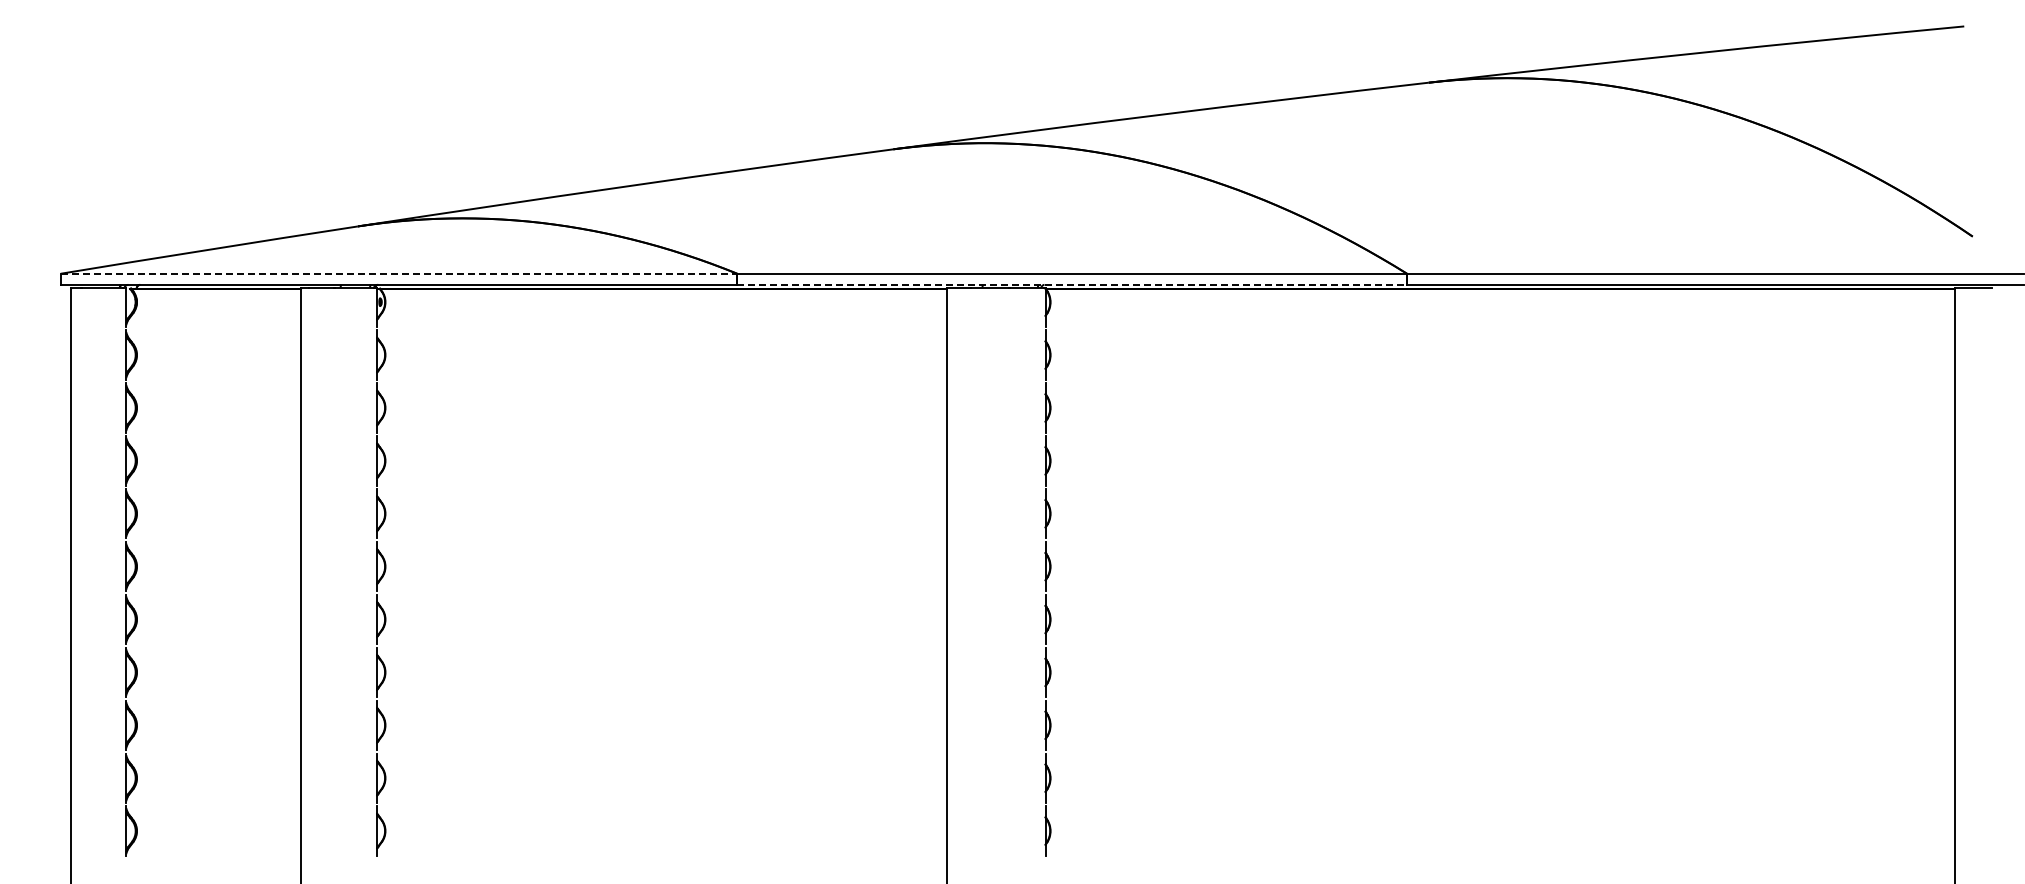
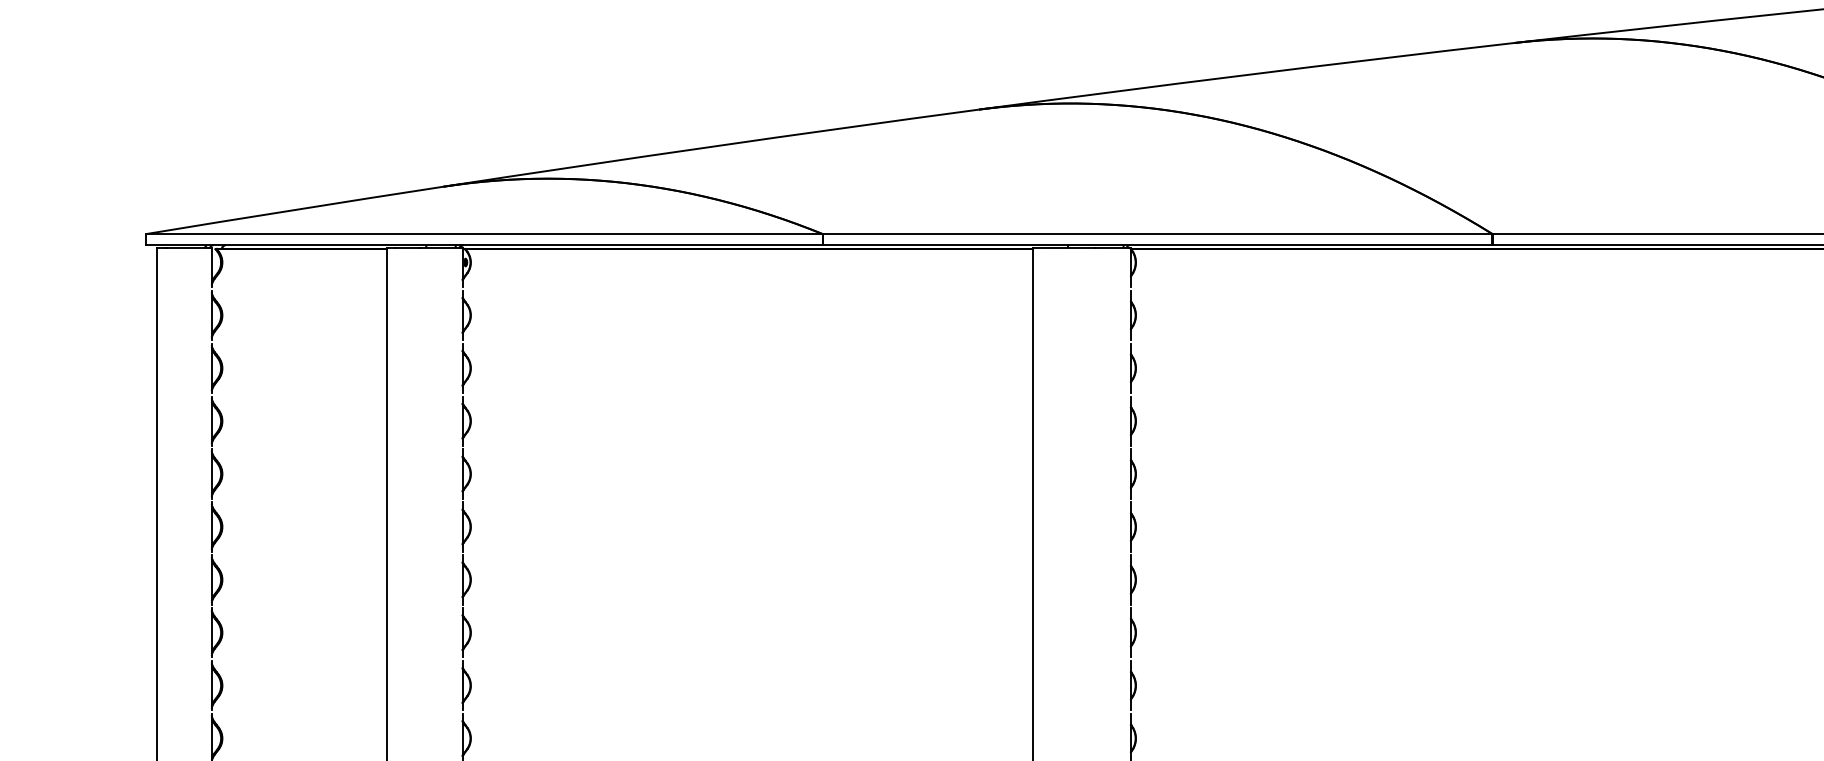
line: (399, 273) -> (484, 233), dashed -> solid
line: (1072, 284) -> (1157, 244), dashed -> solid

